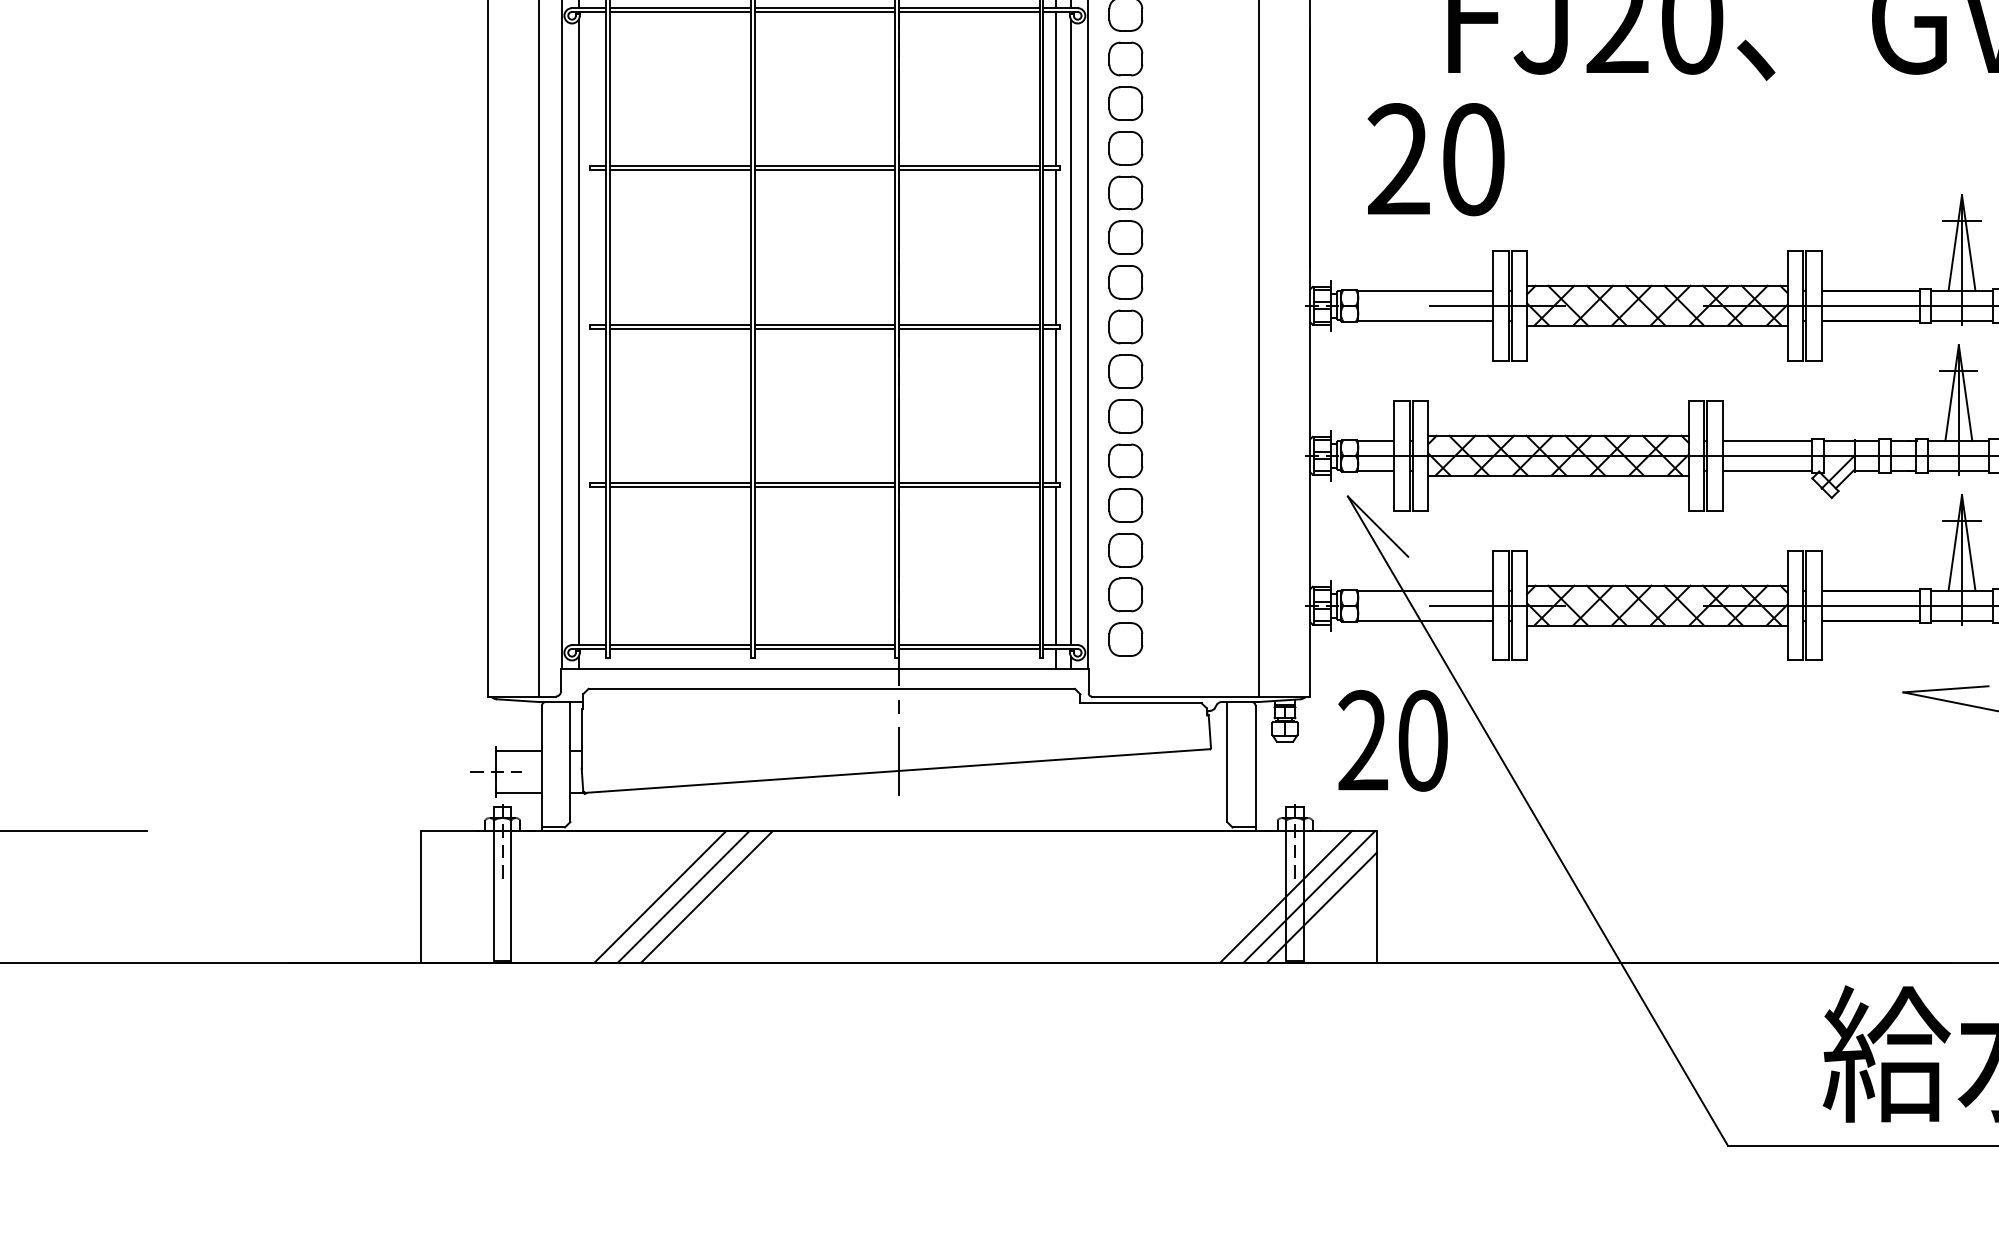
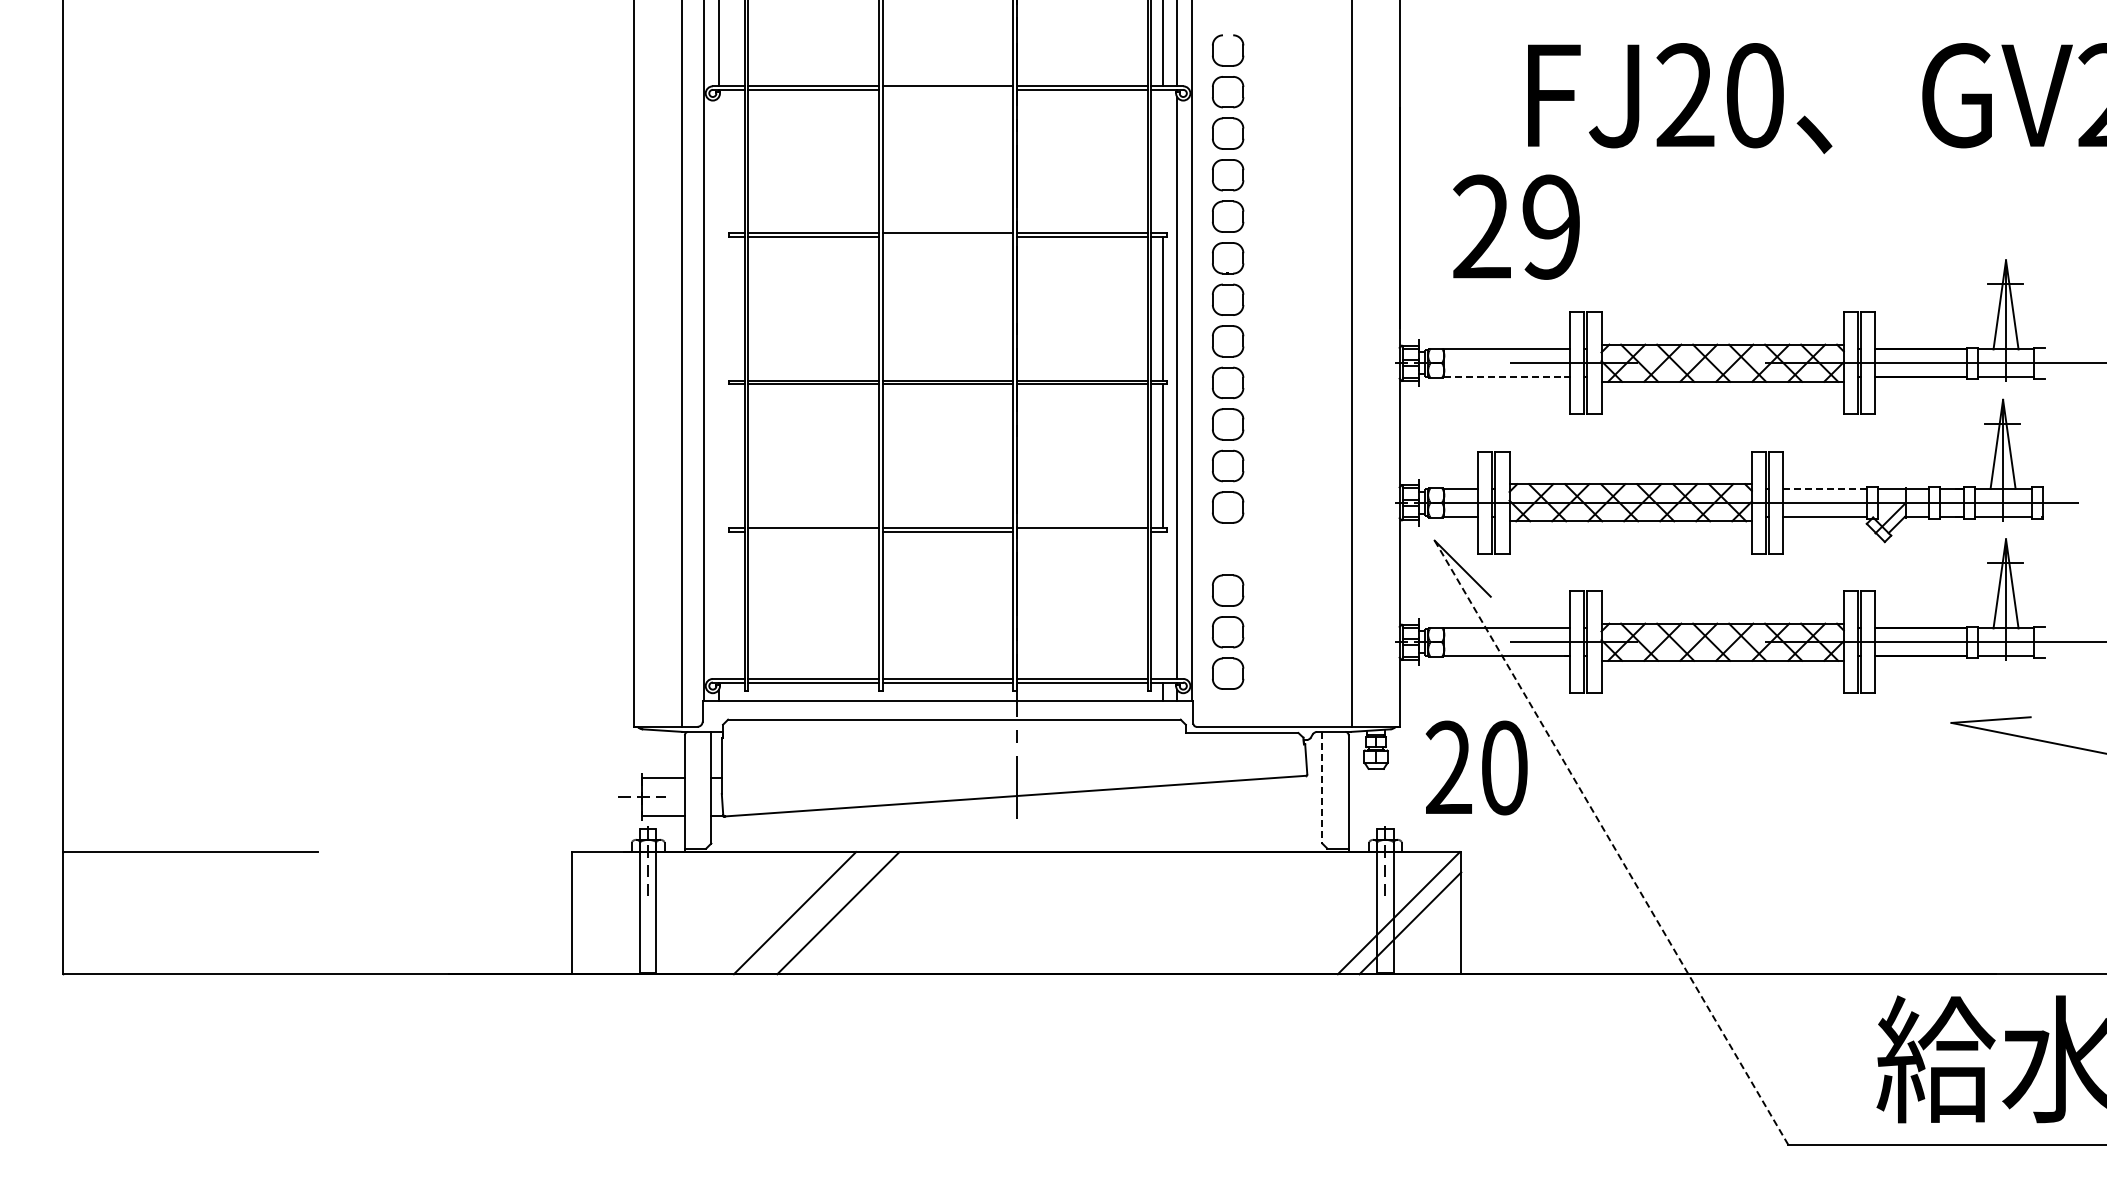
line: (824, 11) -> (947, 89), removed
line: (1055, 88) -> (1162, 161), removed
text: (1473, 158) -> (1551, 226), 20 -> 29
line: (824, 169) -> (947, 236), removed
line: (1424, 321) -> (1505, 377), solid -> dashed
line: (578, 331) -> (718, 387), removed
line: (1767, 440) -> (1825, 488), solid -> dashed
line: (680, 487) -> (813, 532), removed
line: (969, 487) -> (1082, 532), removed
part: (1126, 505) -> (1228, 549), removed
line: (1055, 566) -> (1162, 605), removed
line: (1227, 761) -> (1322, 787), solid -> dashed
line: (1537, 820) -> (1611, 842), solid -> dashed
line: (683, 897) -> (816, 913), removed
line: (1286, 897) -> (1377, 913), removed

